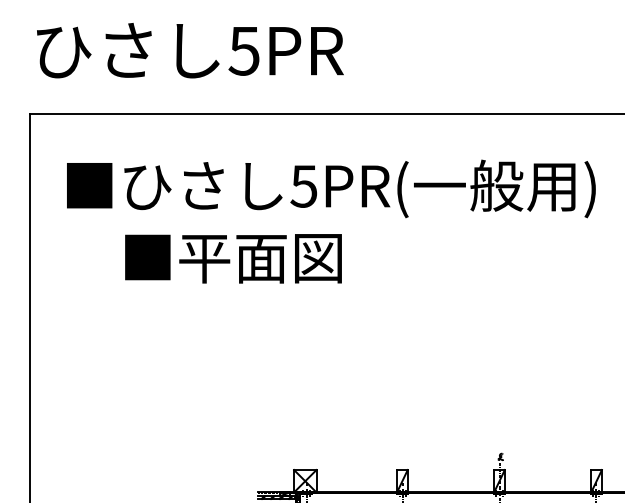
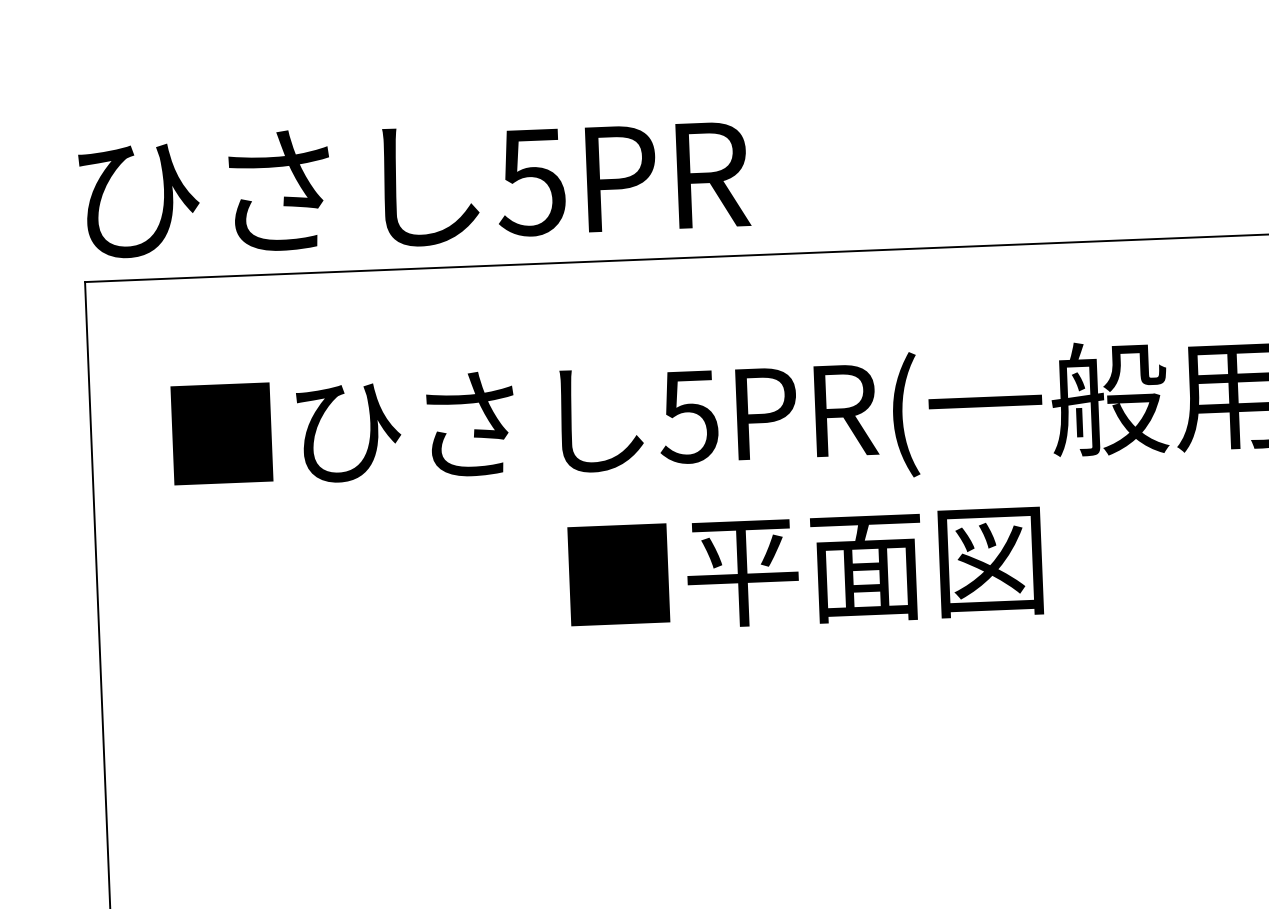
text: (190, 50) -> (414, 185), moved
text: (233, 258) -> (805, 569), moved

